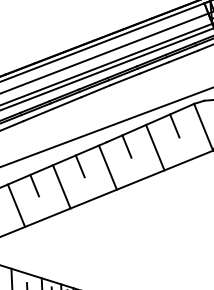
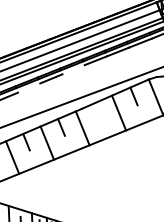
line: (95, 91) -> (73, 69), removed
line: (37, 115) -> (28, 88), removed
line: (126, 146) -> (96, 112), removed

